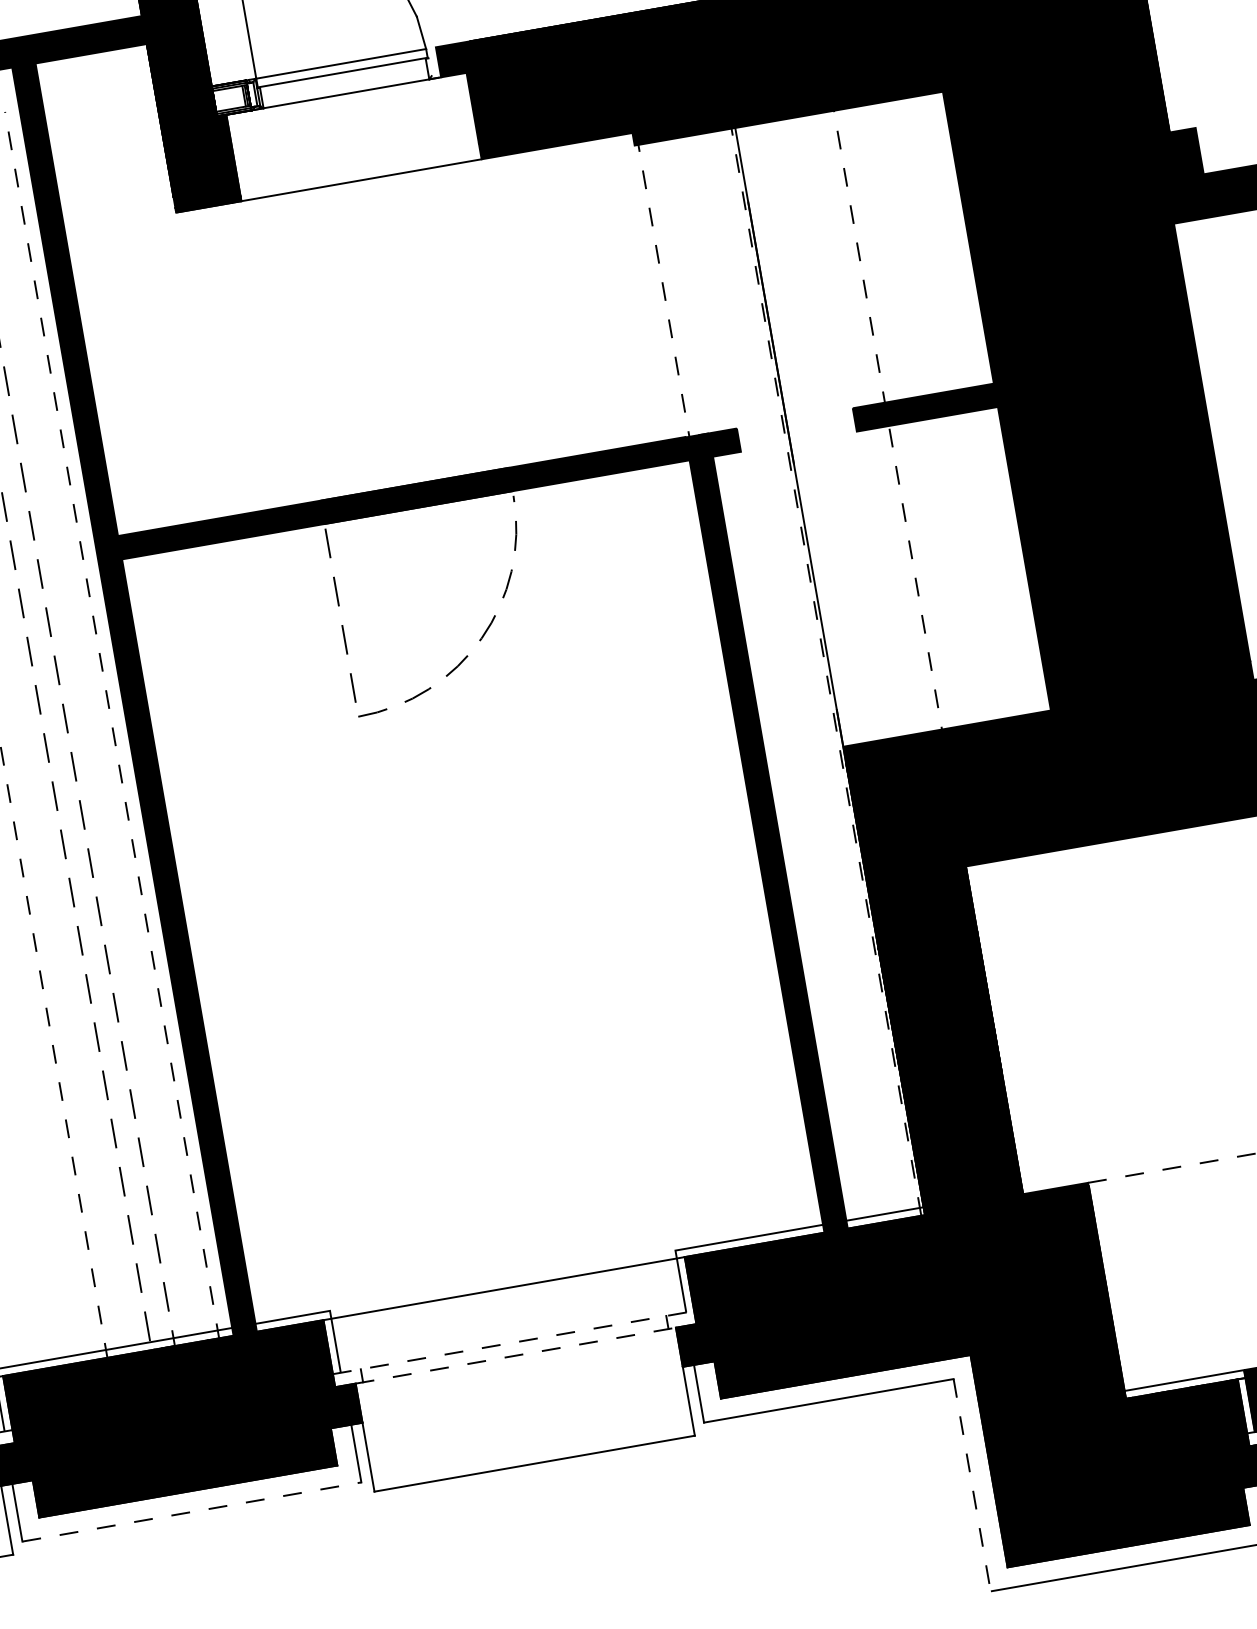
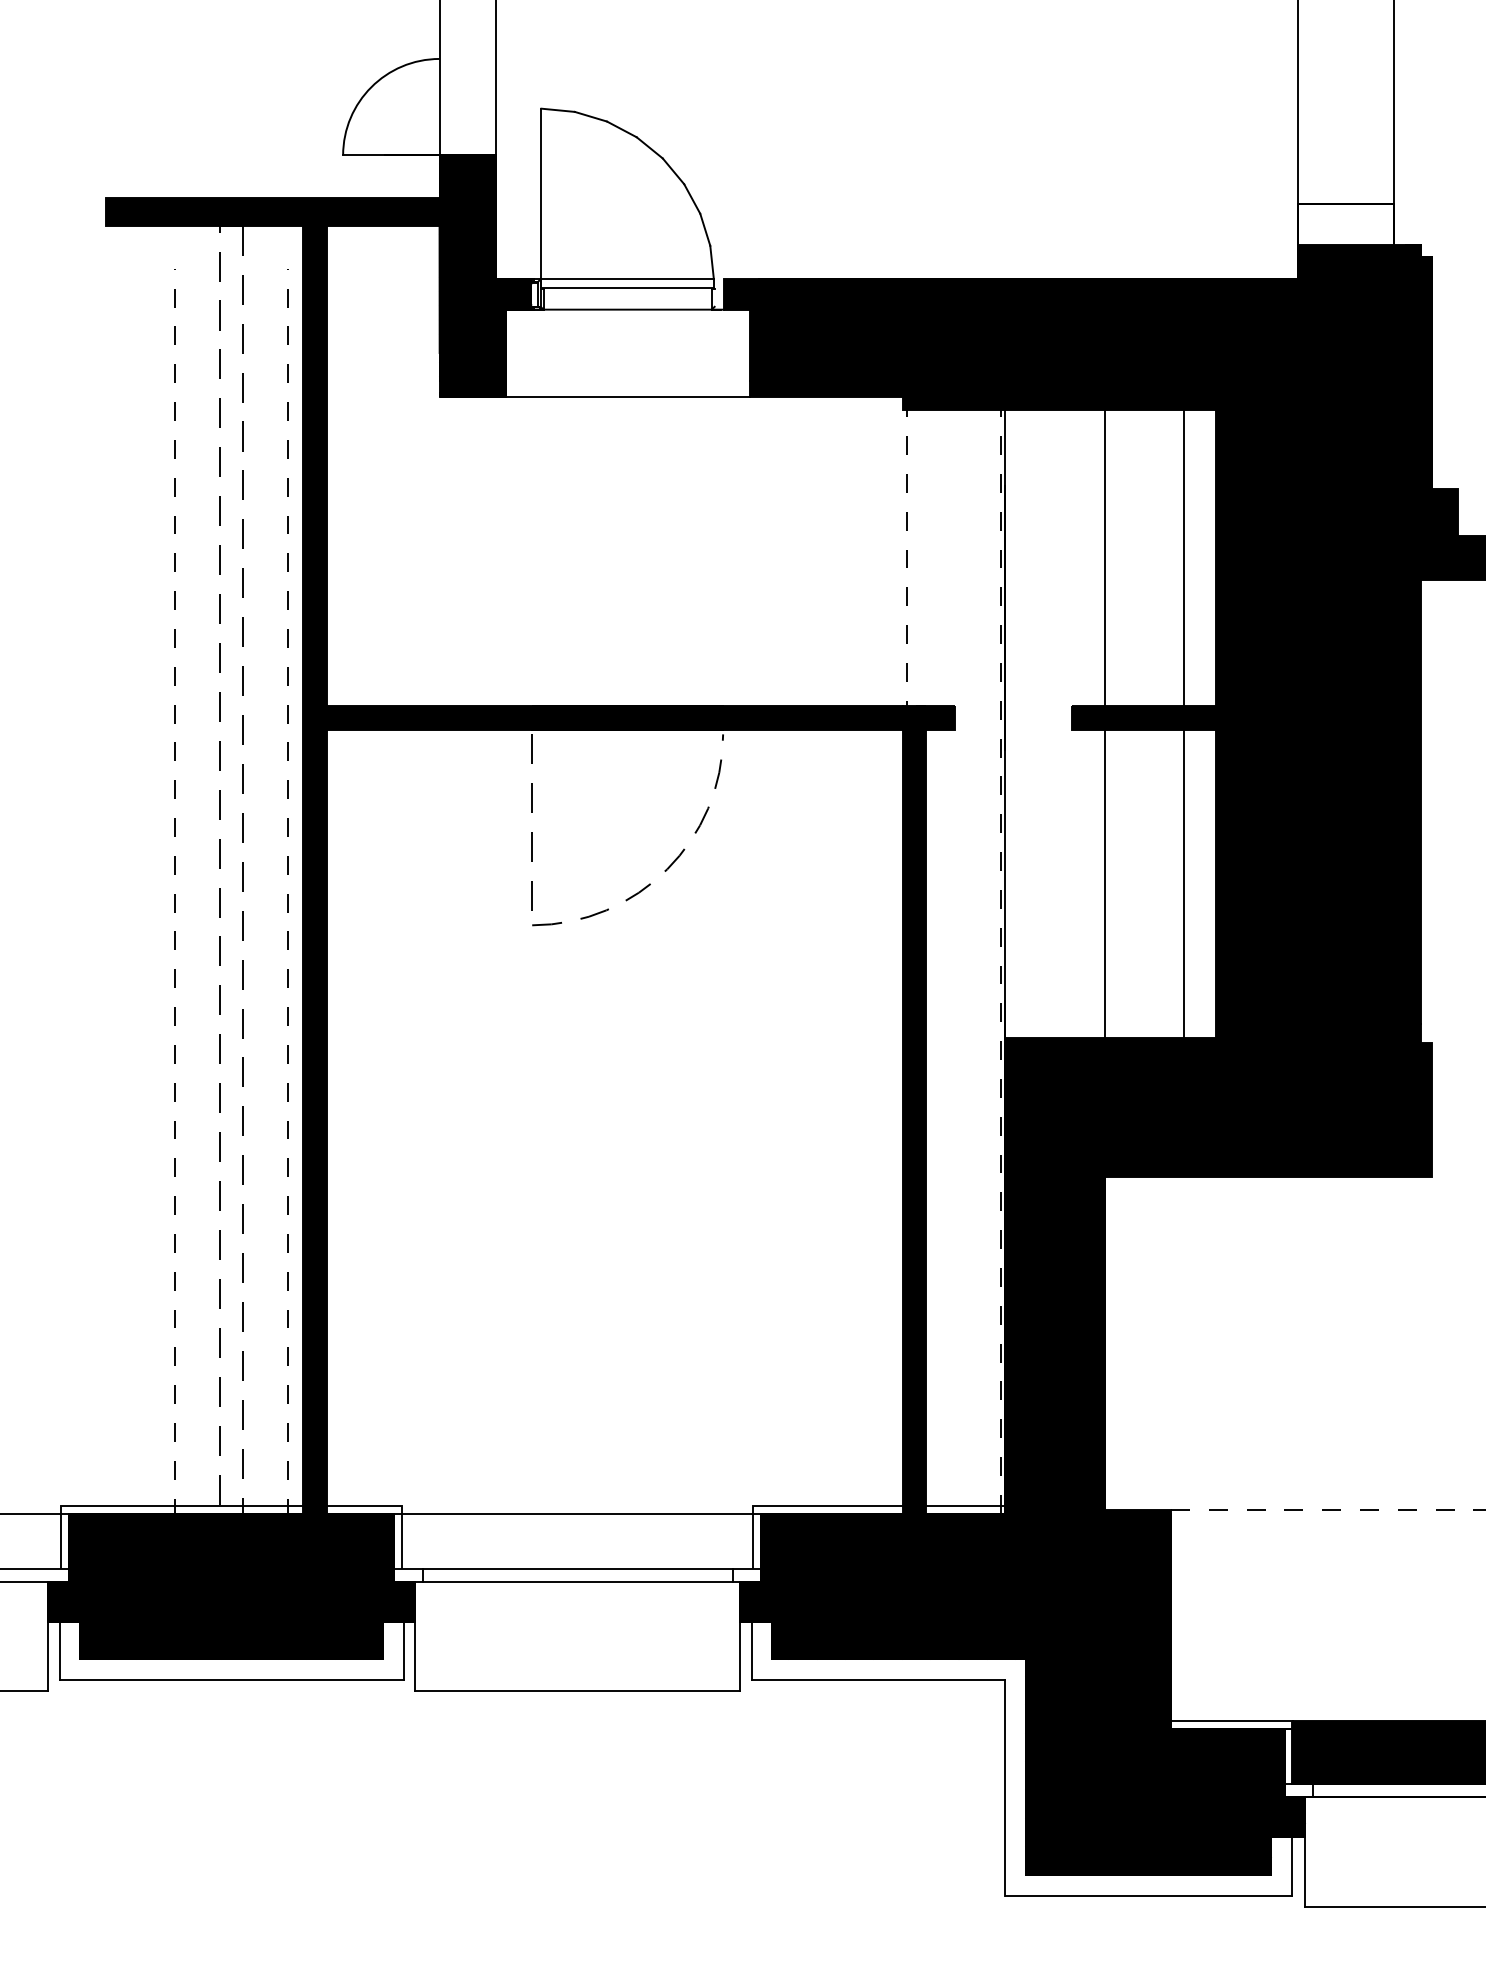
fill: (231, 98) -> (513, 294), added
line: (966, 406) -> (1184, 724), added
line: (888, 421) -> (1105, 725), dashed -> solid
line: (514, 1342) -> (578, 1568), dashed -> solid
line: (515, 1355) -> (577, 1581), dashed -> solid
line: (971, 1484) -> (1004, 1787), dashed -> solid
line: (192, 1512) -> (232, 1680), dashed -> solid

